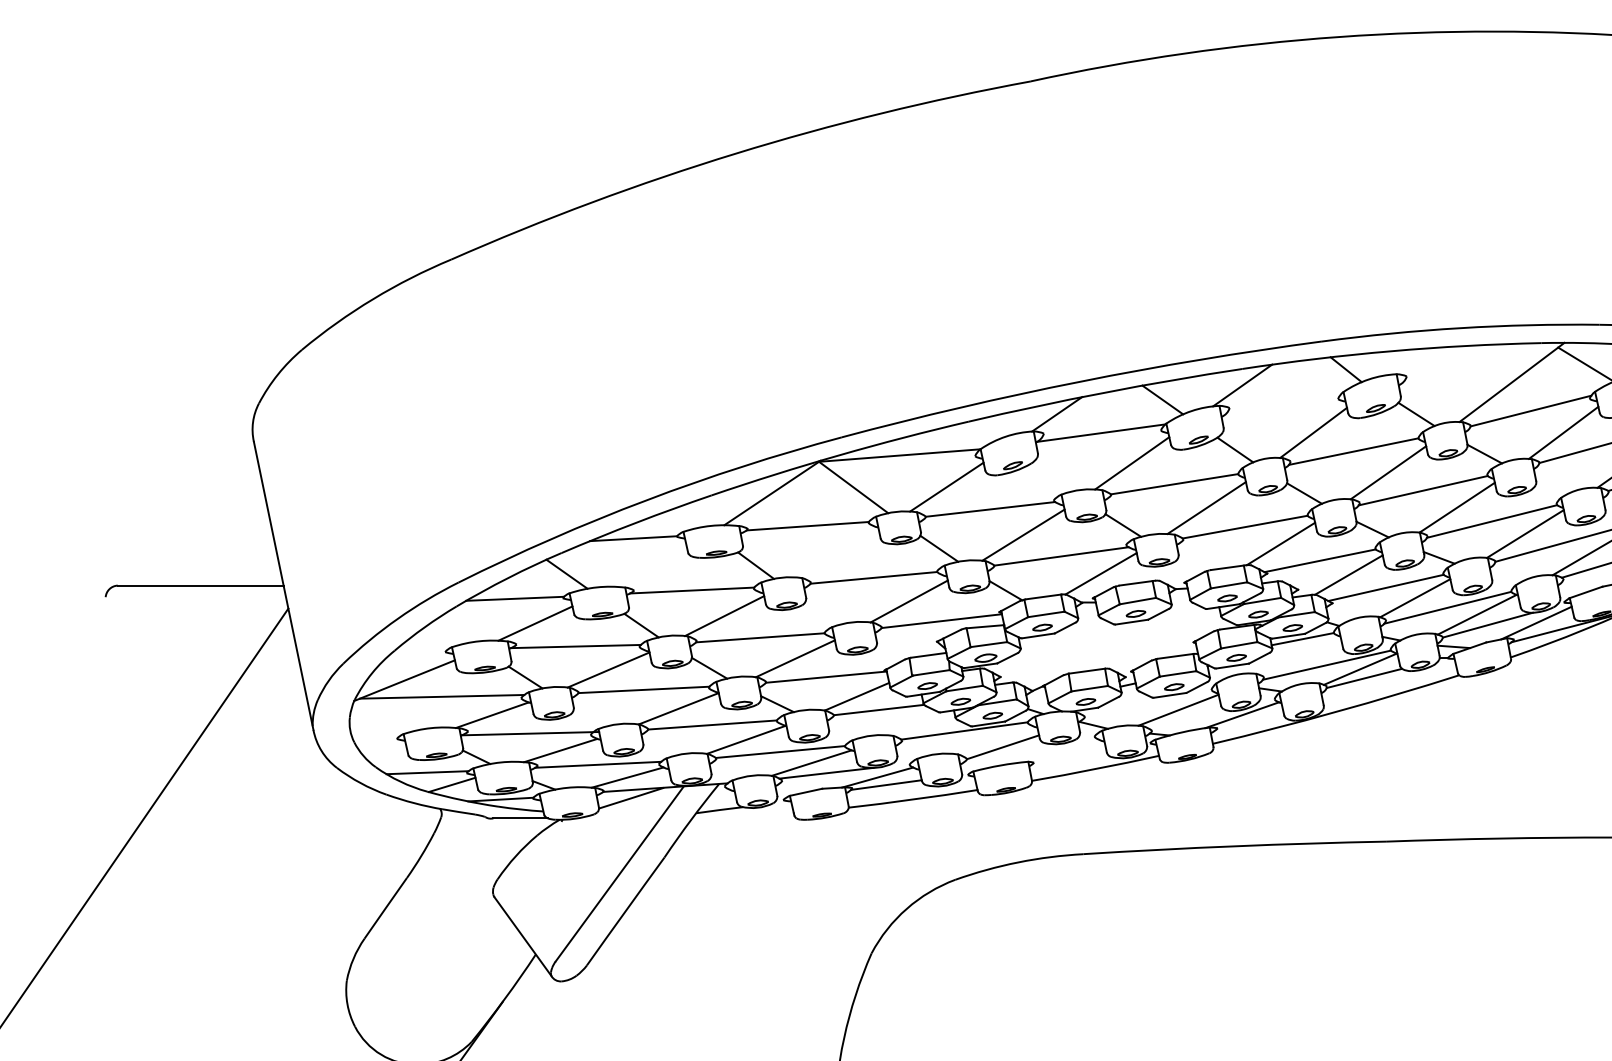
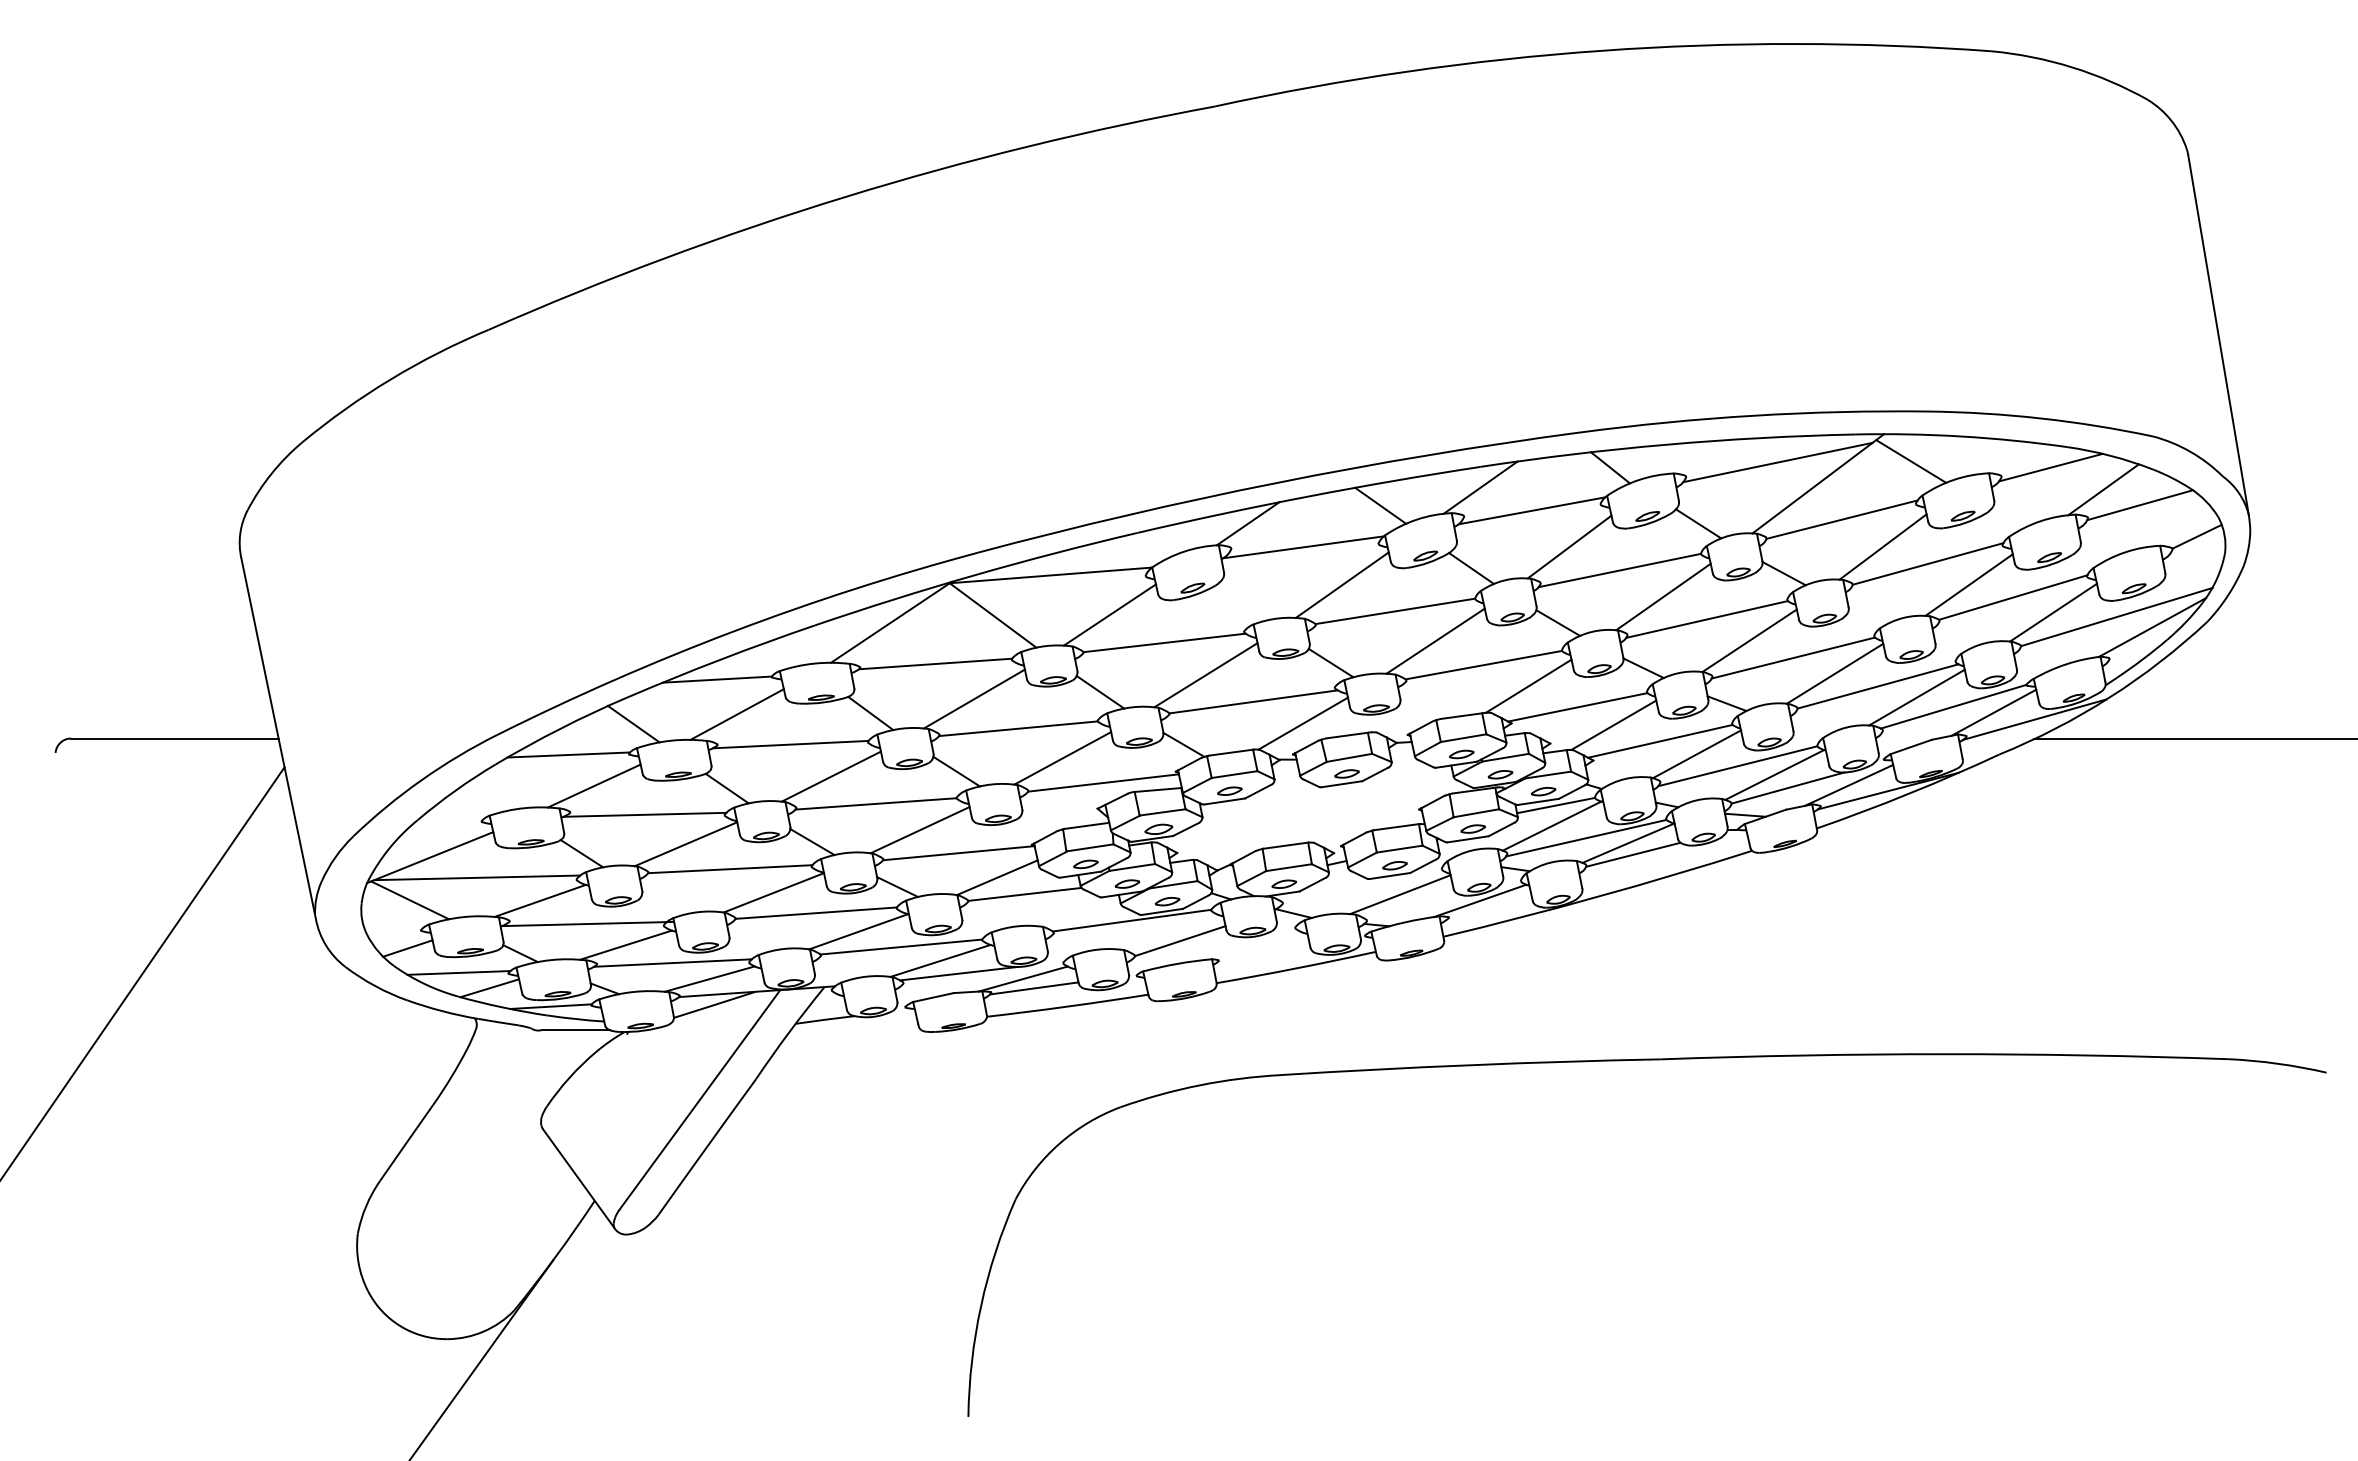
line: (1479, 365) -> (1777, 462), added
line: (1283, 403) -> (1531, 510), added
line: (838, 553) -> (973, 698), added
line: (648, 566) -> (736, 714), added
line: (824, 611) -> (956, 771), added
line: (1299, 655) -> (1551, 825), added
line: (388, 714) -> (410, 900), added
line: (386, 753) -> (407, 948), added

